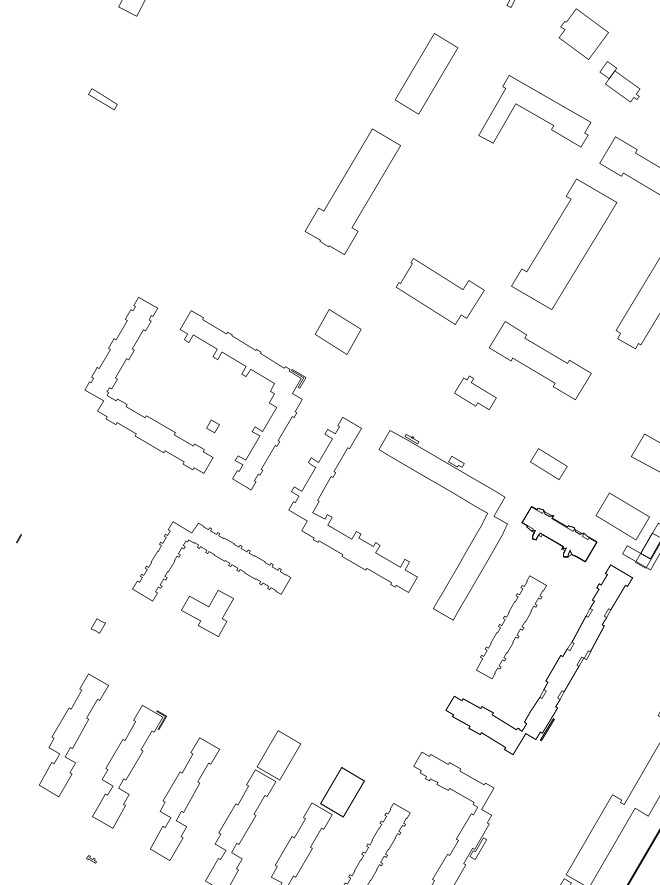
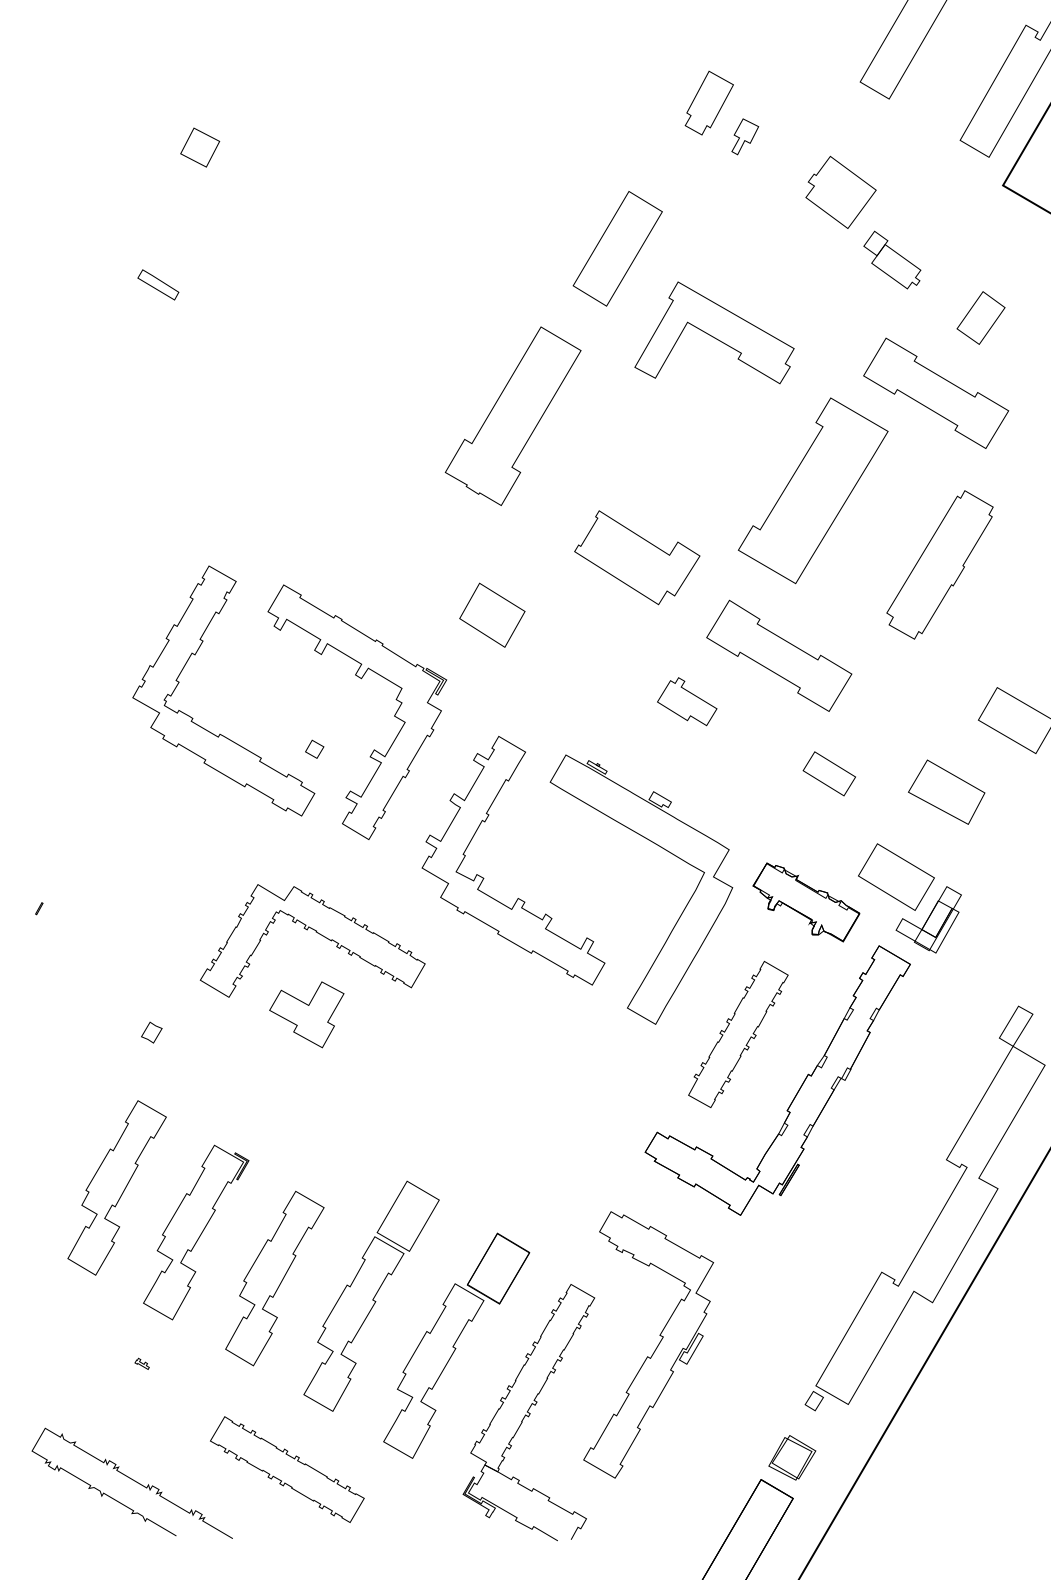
part: (534, 110) -> (714, 332), moved
part: (548, 463) -> (828, 773), moved

